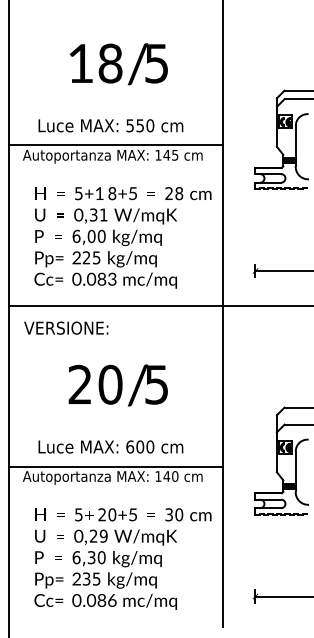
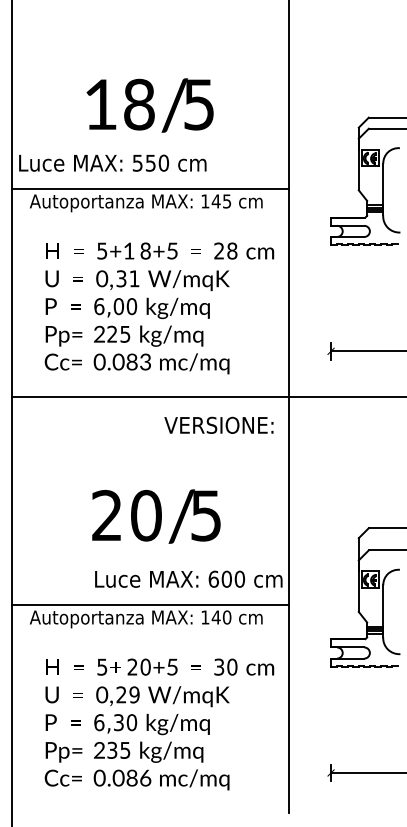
text: (118, 64) -> (149, 105), moved
text: (110, 125) -> (112, 162), moved
text: (65, 327) -> (218, 424), moved
text: (118, 385) -> (156, 516), moved
text: (110, 446) -> (188, 578), moved

